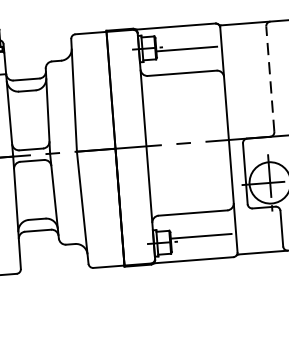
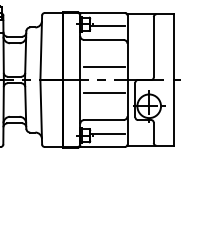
line: (269, 78) -> (153, 46), dashed -> solid
line: (186, 119) -> (104, 66), added
line: (190, 166) -> (104, 93), added

